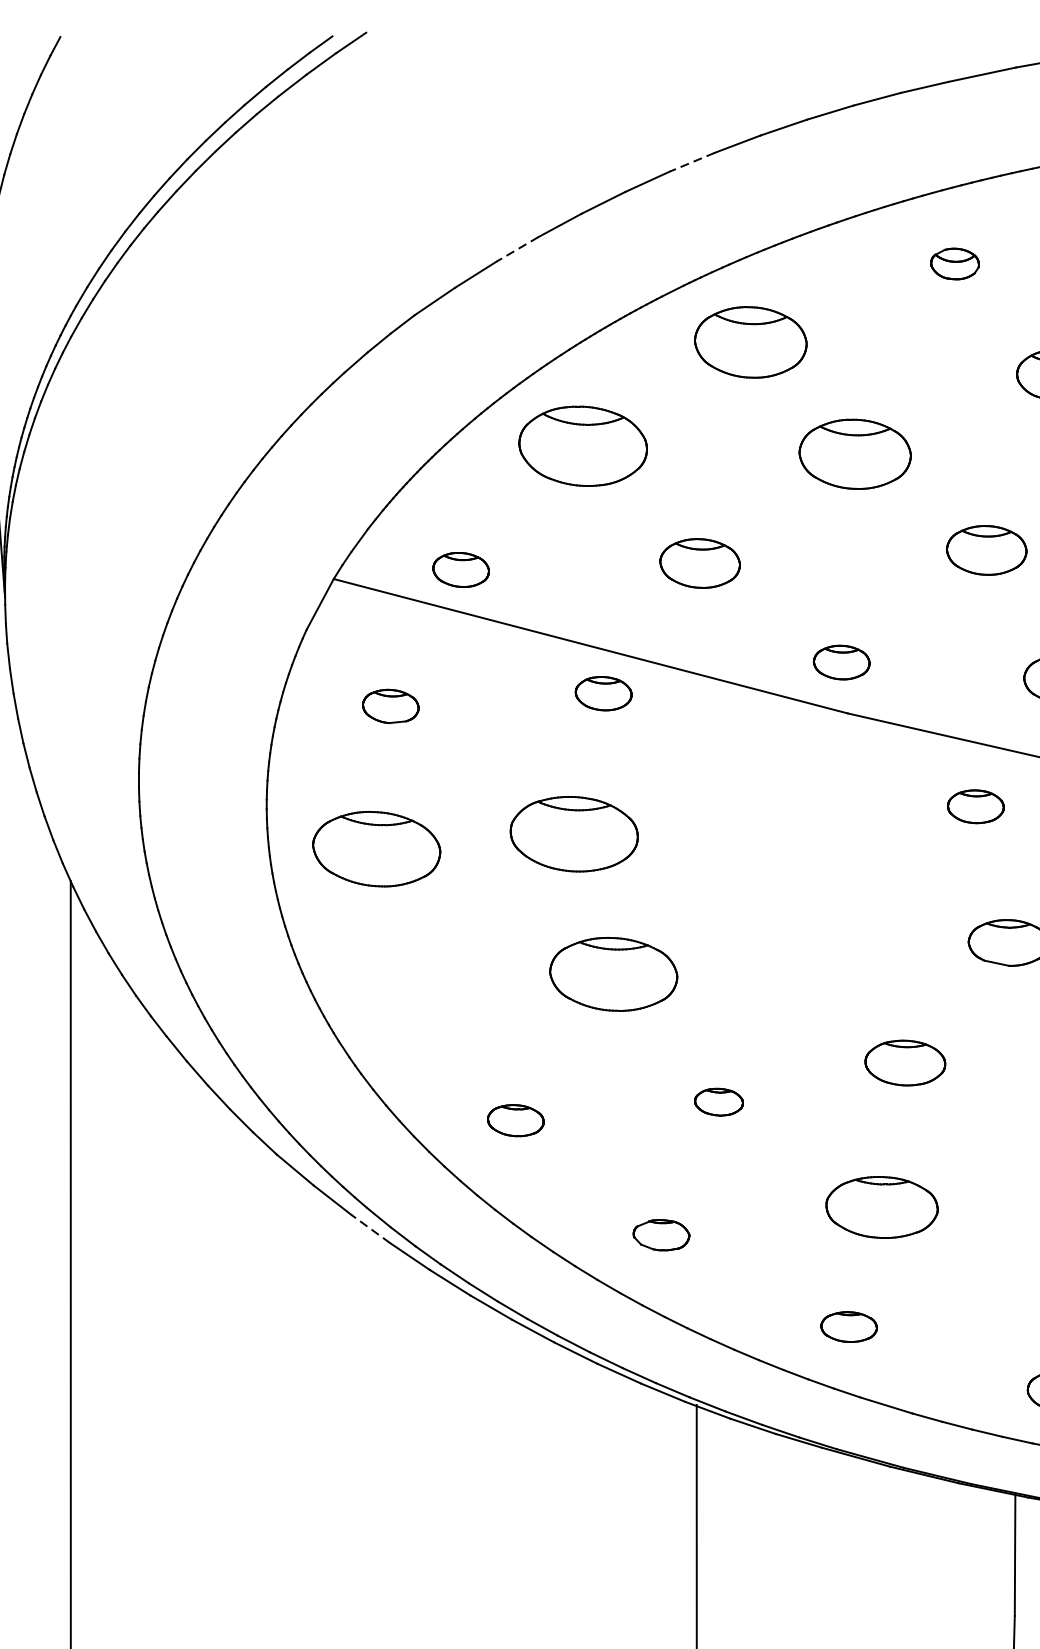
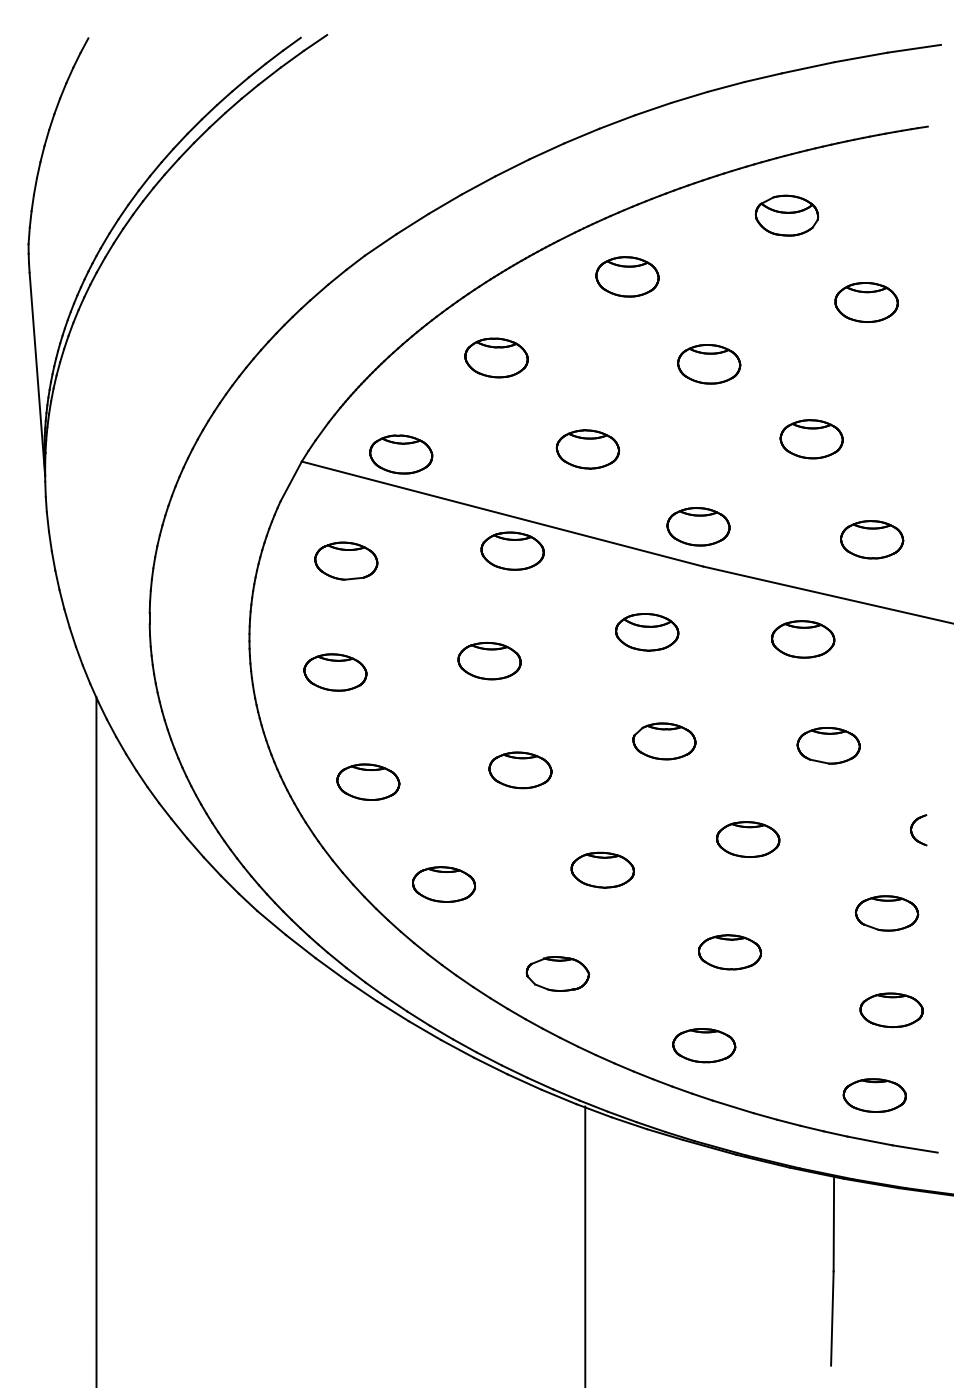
line: (691, 162) -> (581, 136), dashed -> solid
line: (516, 249) -> (444, 204), dashed -> solid
part: (954, 263) -> (786, 215), size x1.67
part: (750, 341) -> (627, 276), size x0.71
part: (583, 445) -> (496, 357), size x0.62
part: (855, 454) -> (709, 364), size x0.71
part: (461, 569) -> (401, 454), size x1.43
part: (841, 662) -> (698, 526), size x1.43
part: (603, 692) -> (512, 550), size x1.43
part: (390, 705) -> (346, 560), size x1.43
part: (776, 797) -> (647, 632), added
part: (976, 806) -> (803, 639), size x1.43
part: (574, 835) -> (489, 661), size x0.62
part: (376, 849) -> (335, 672), size x0.62
part: (798, 937) -> (664, 741), added
part: (613, 974) -> (520, 770), size x0.62
part: (419, 988) -> (368, 781), added
part: (718, 1101) -> (602, 869), size x1.67
part: (515, 1120) -> (443, 884), size x1.43
part: (881, 1207) -> (729, 952), size x0.71
line: (370, 1229) -> (330, 969), dashed -> solid
part: (661, 1234) -> (557, 973), size x1.43
part: (849, 1326) -> (704, 1045), size x1.43

